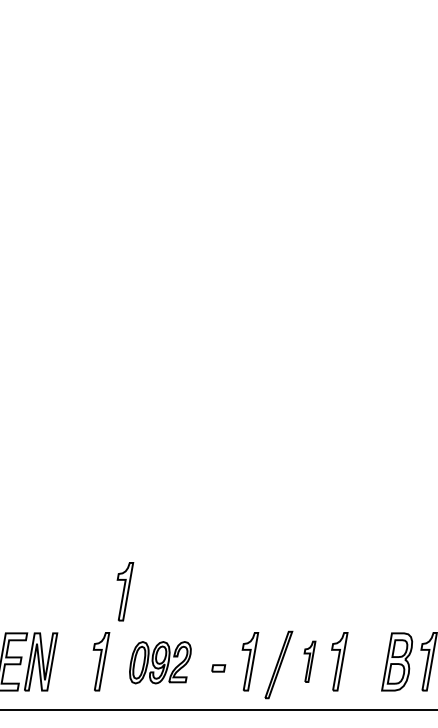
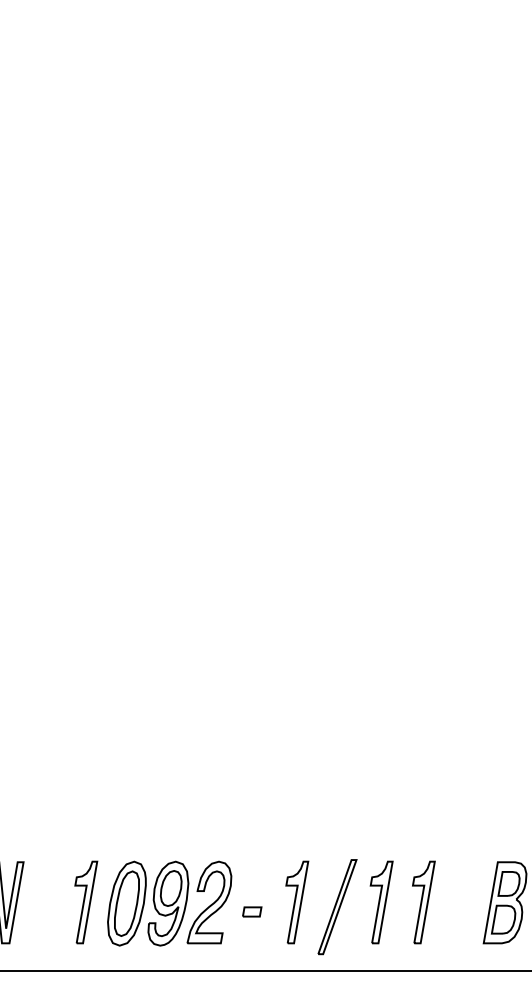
part: (125, 591) -> (120, 802), removed
part: (309, 661) -> (380, 902), size x1.43
part: (160, 662) -> (169, 903), size x1.43

